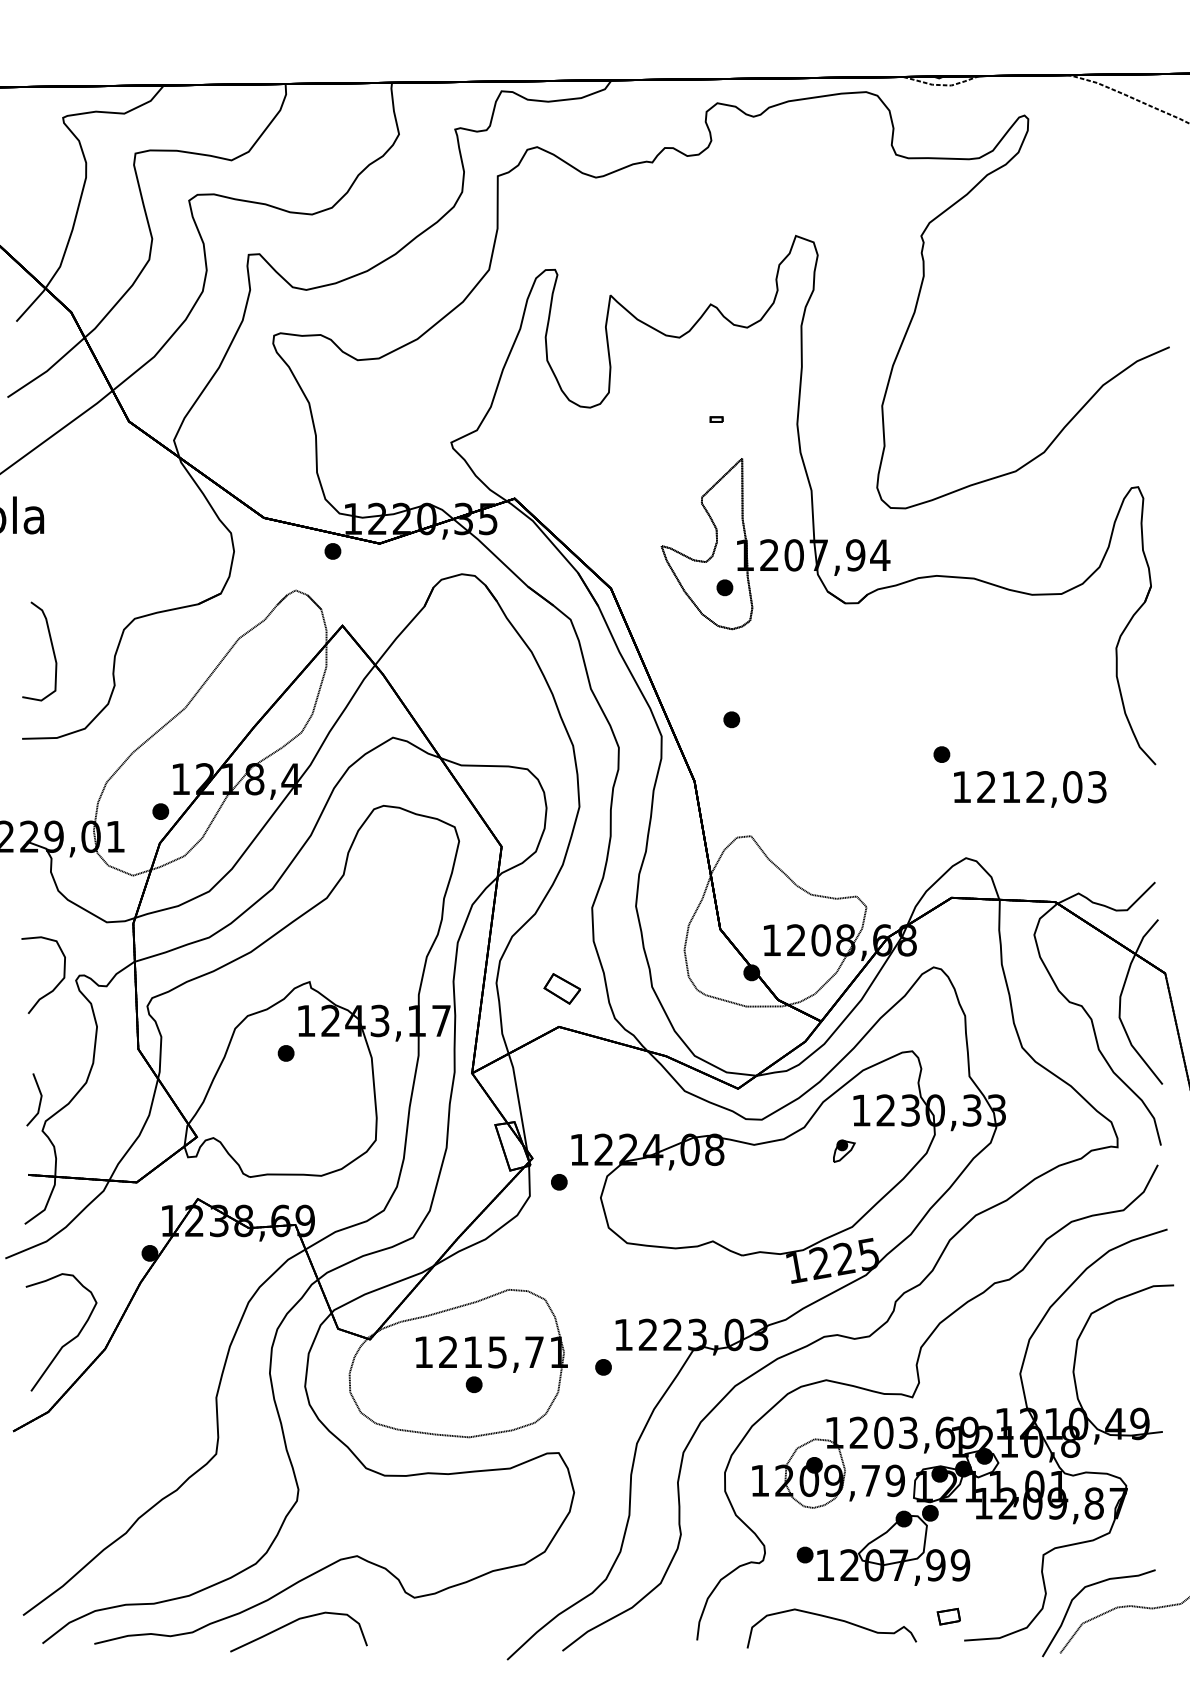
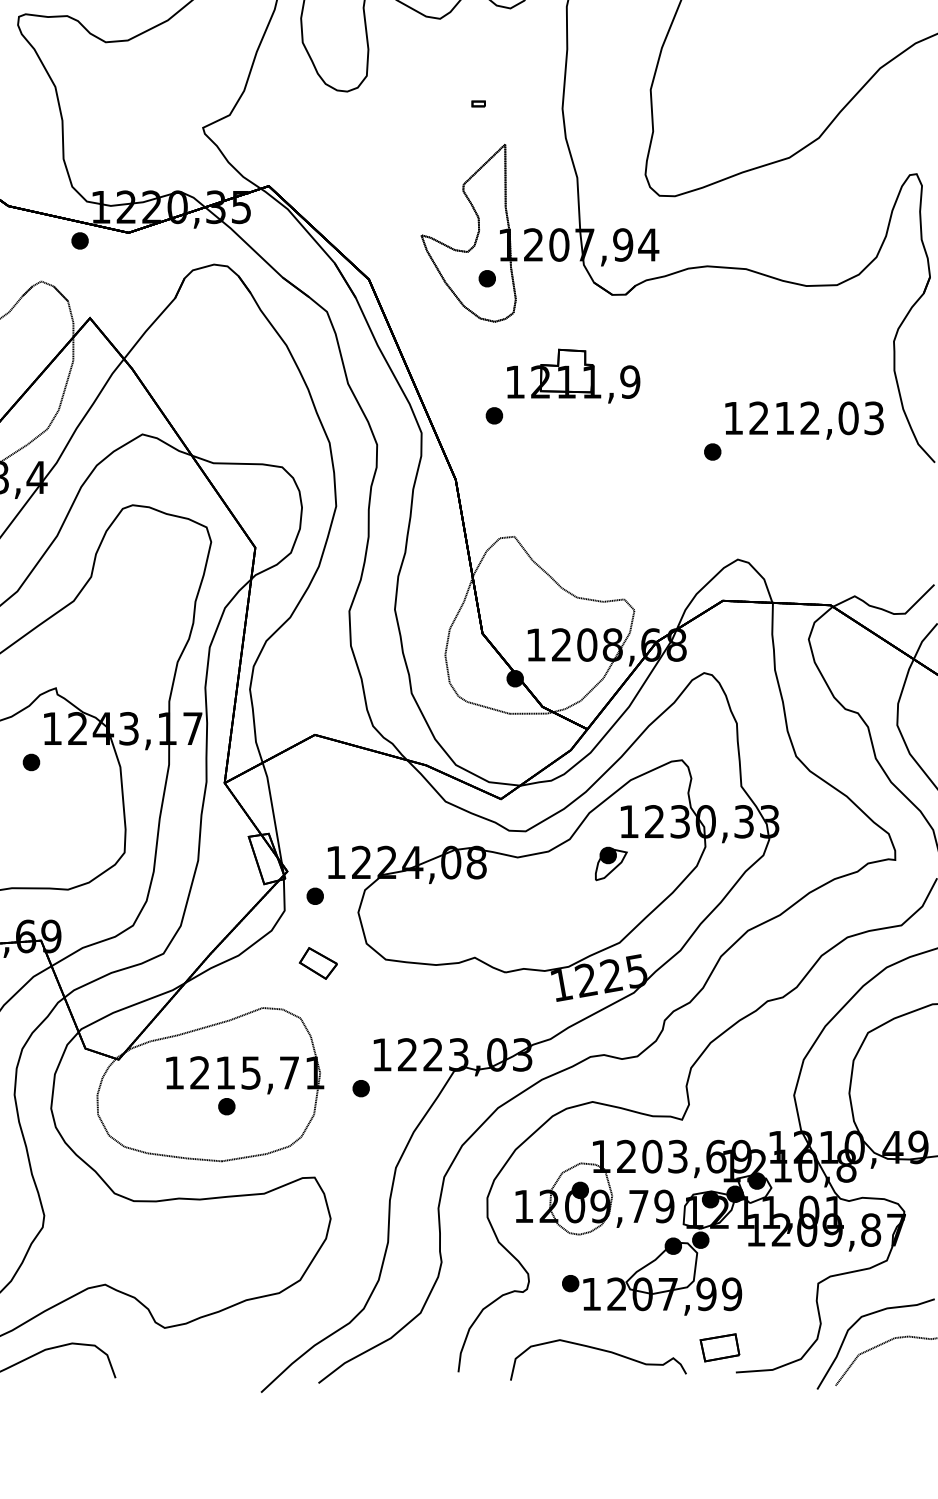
part: (808, 681) -> (574, 376), added
text: (1030, 789) -> (804, 420), moved
part: (561, 988) -> (317, 963), moved
part: (844, 1150) -> (611, 863), size x1.43
part: (948, 1616) -> (719, 1347), size x1.67

